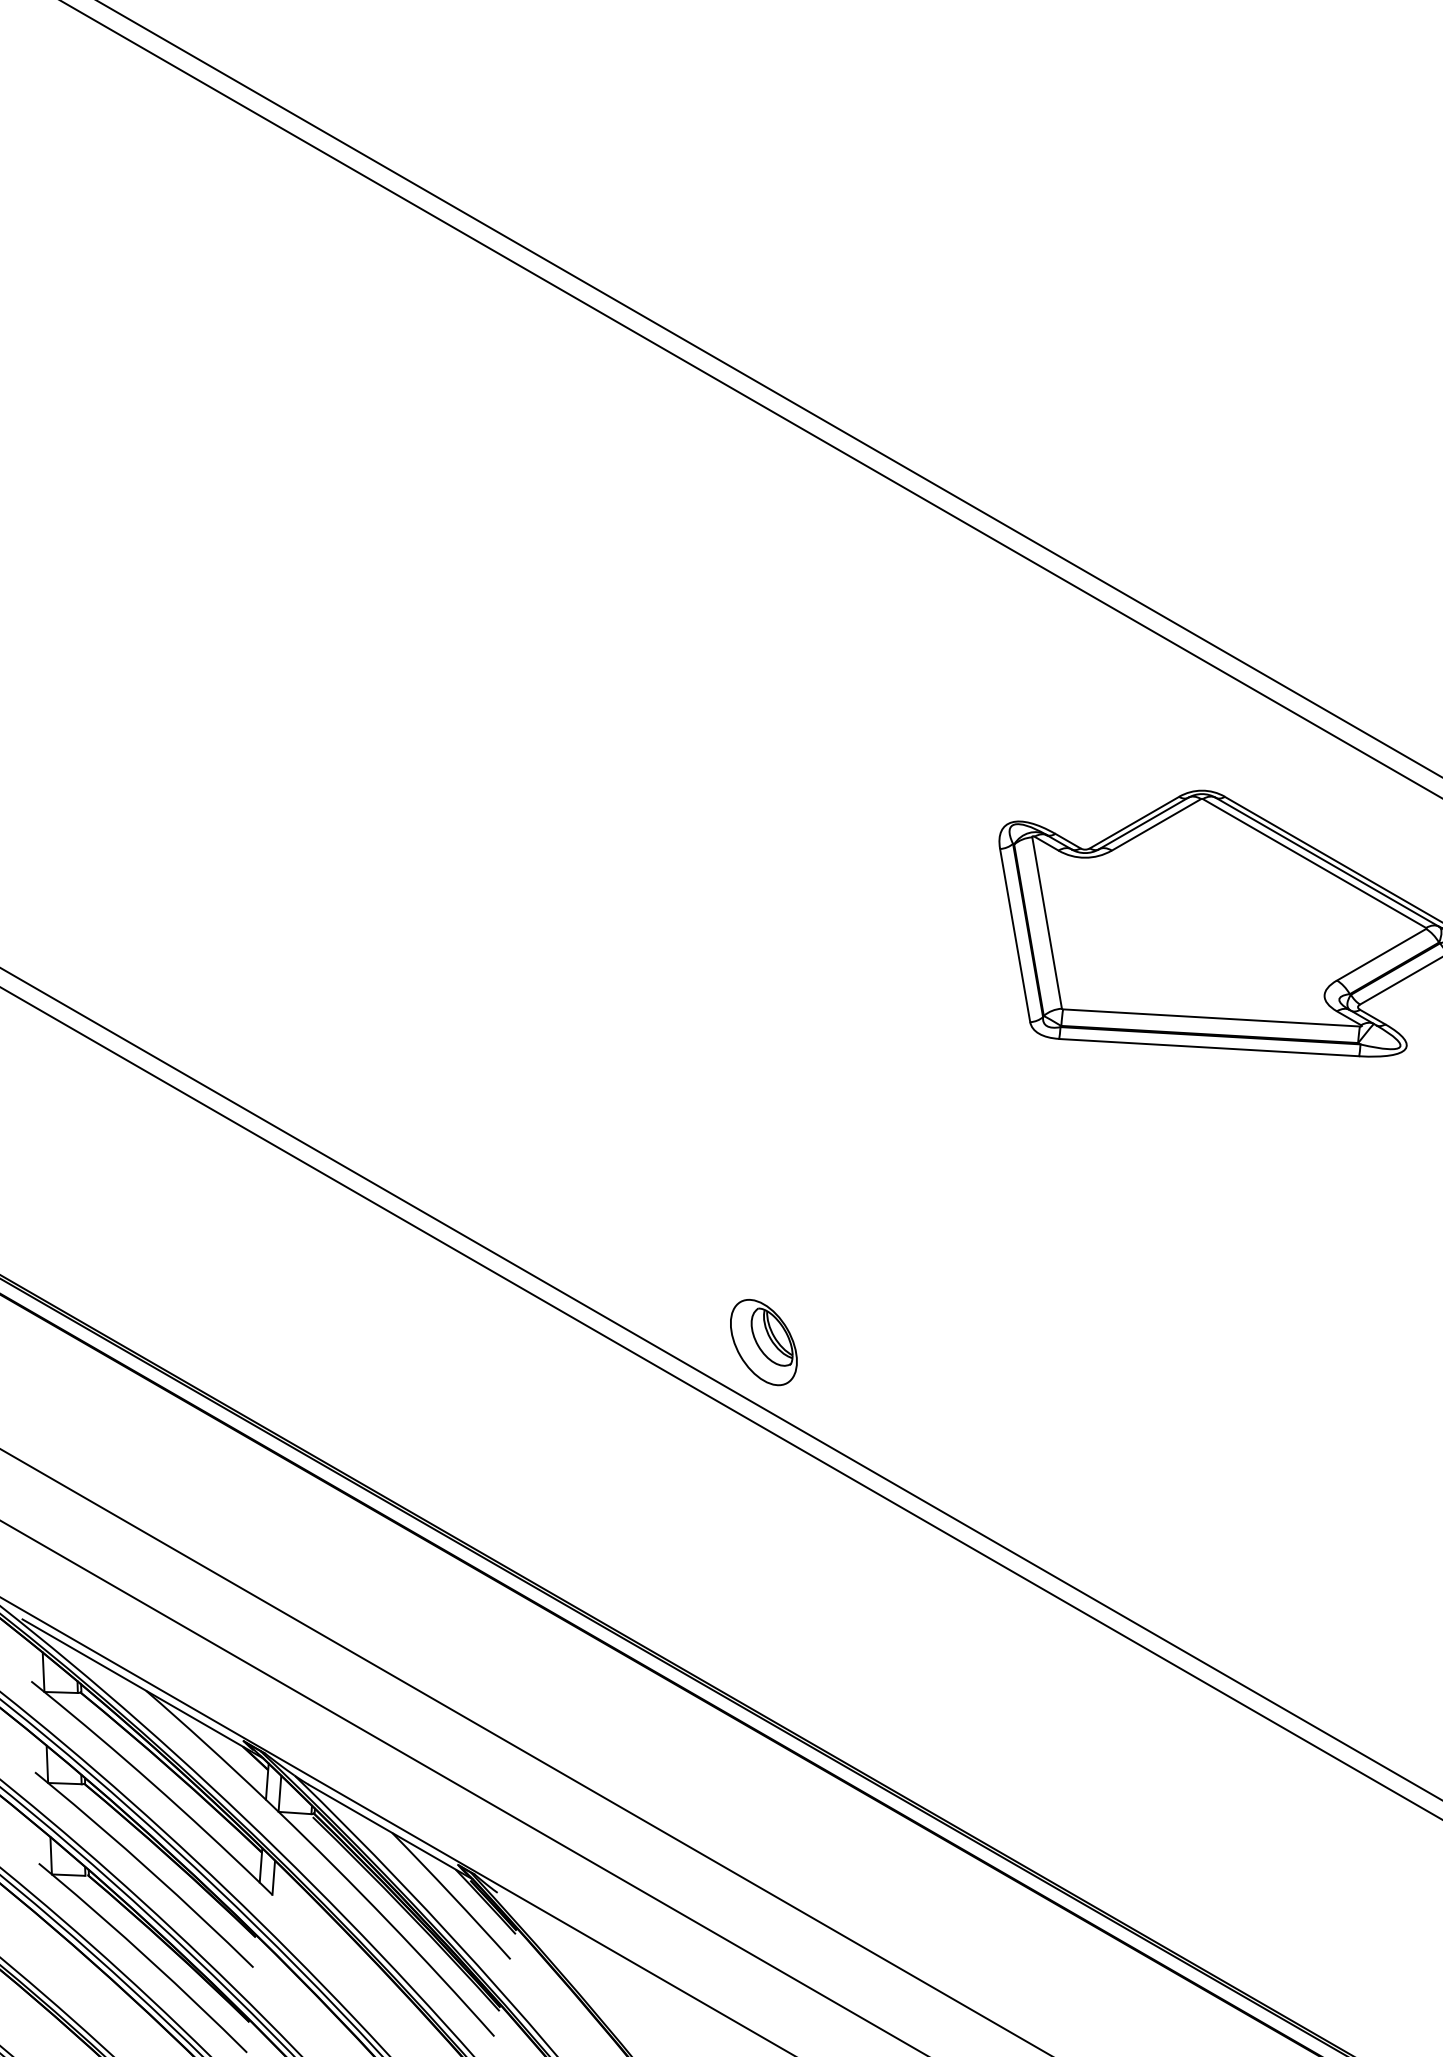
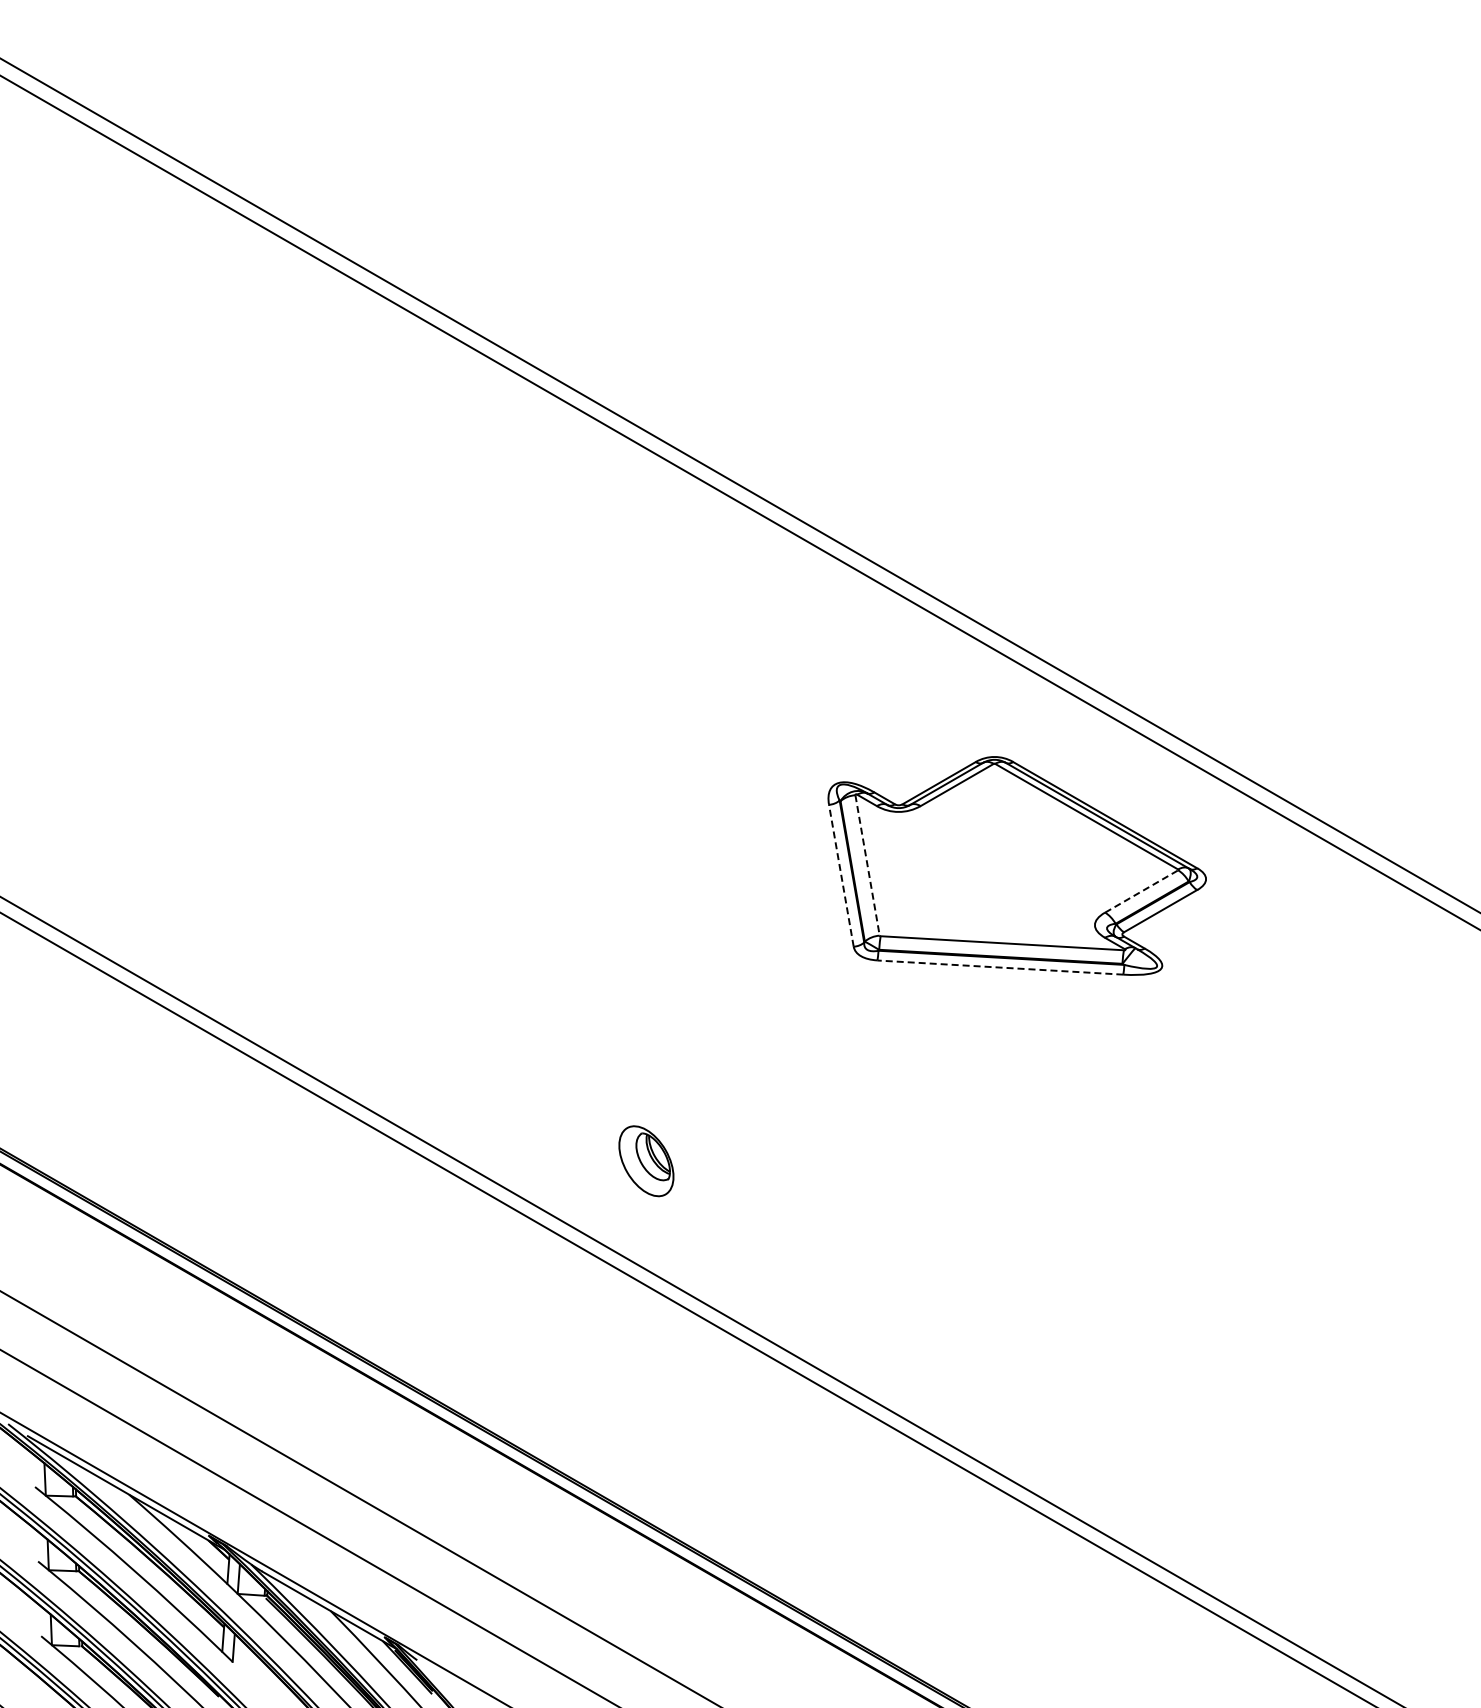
line: (1047, 923) -> (867, 865), solid -> dashed
line: (1015, 935) -> (841, 875), solid -> dashed
line: (1382, 954) -> (1142, 891), solid -> dashed
line: (1208, 1047) -> (999, 967), solid -> dashed
part: (763, 1342) -> (646, 1161), moved

